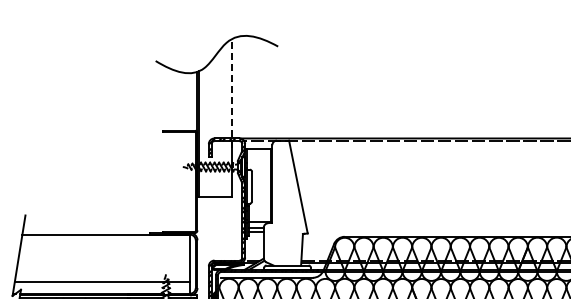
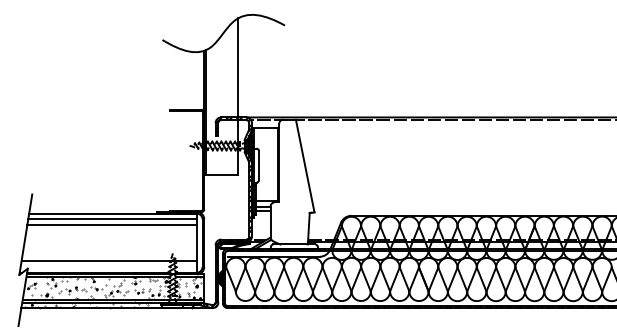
line: (231, 92) -> (238, 71), dashed -> solid
line: (105, 240) -> (112, 219), added
line: (104, 246) -> (111, 225), added

